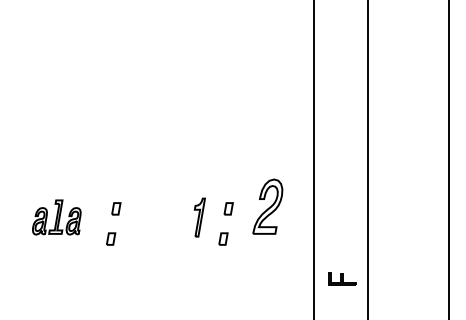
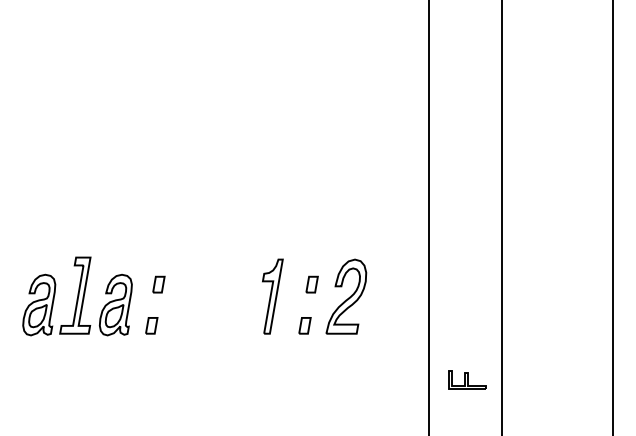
part: (267, 206) -> (345, 296), moved
part: (56, 217) -> (77, 296), size x1.67
part: (199, 217) -> (272, 296), size x1.43

